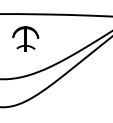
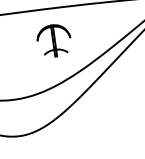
part: (25, 38) -> (53, 40), moved

